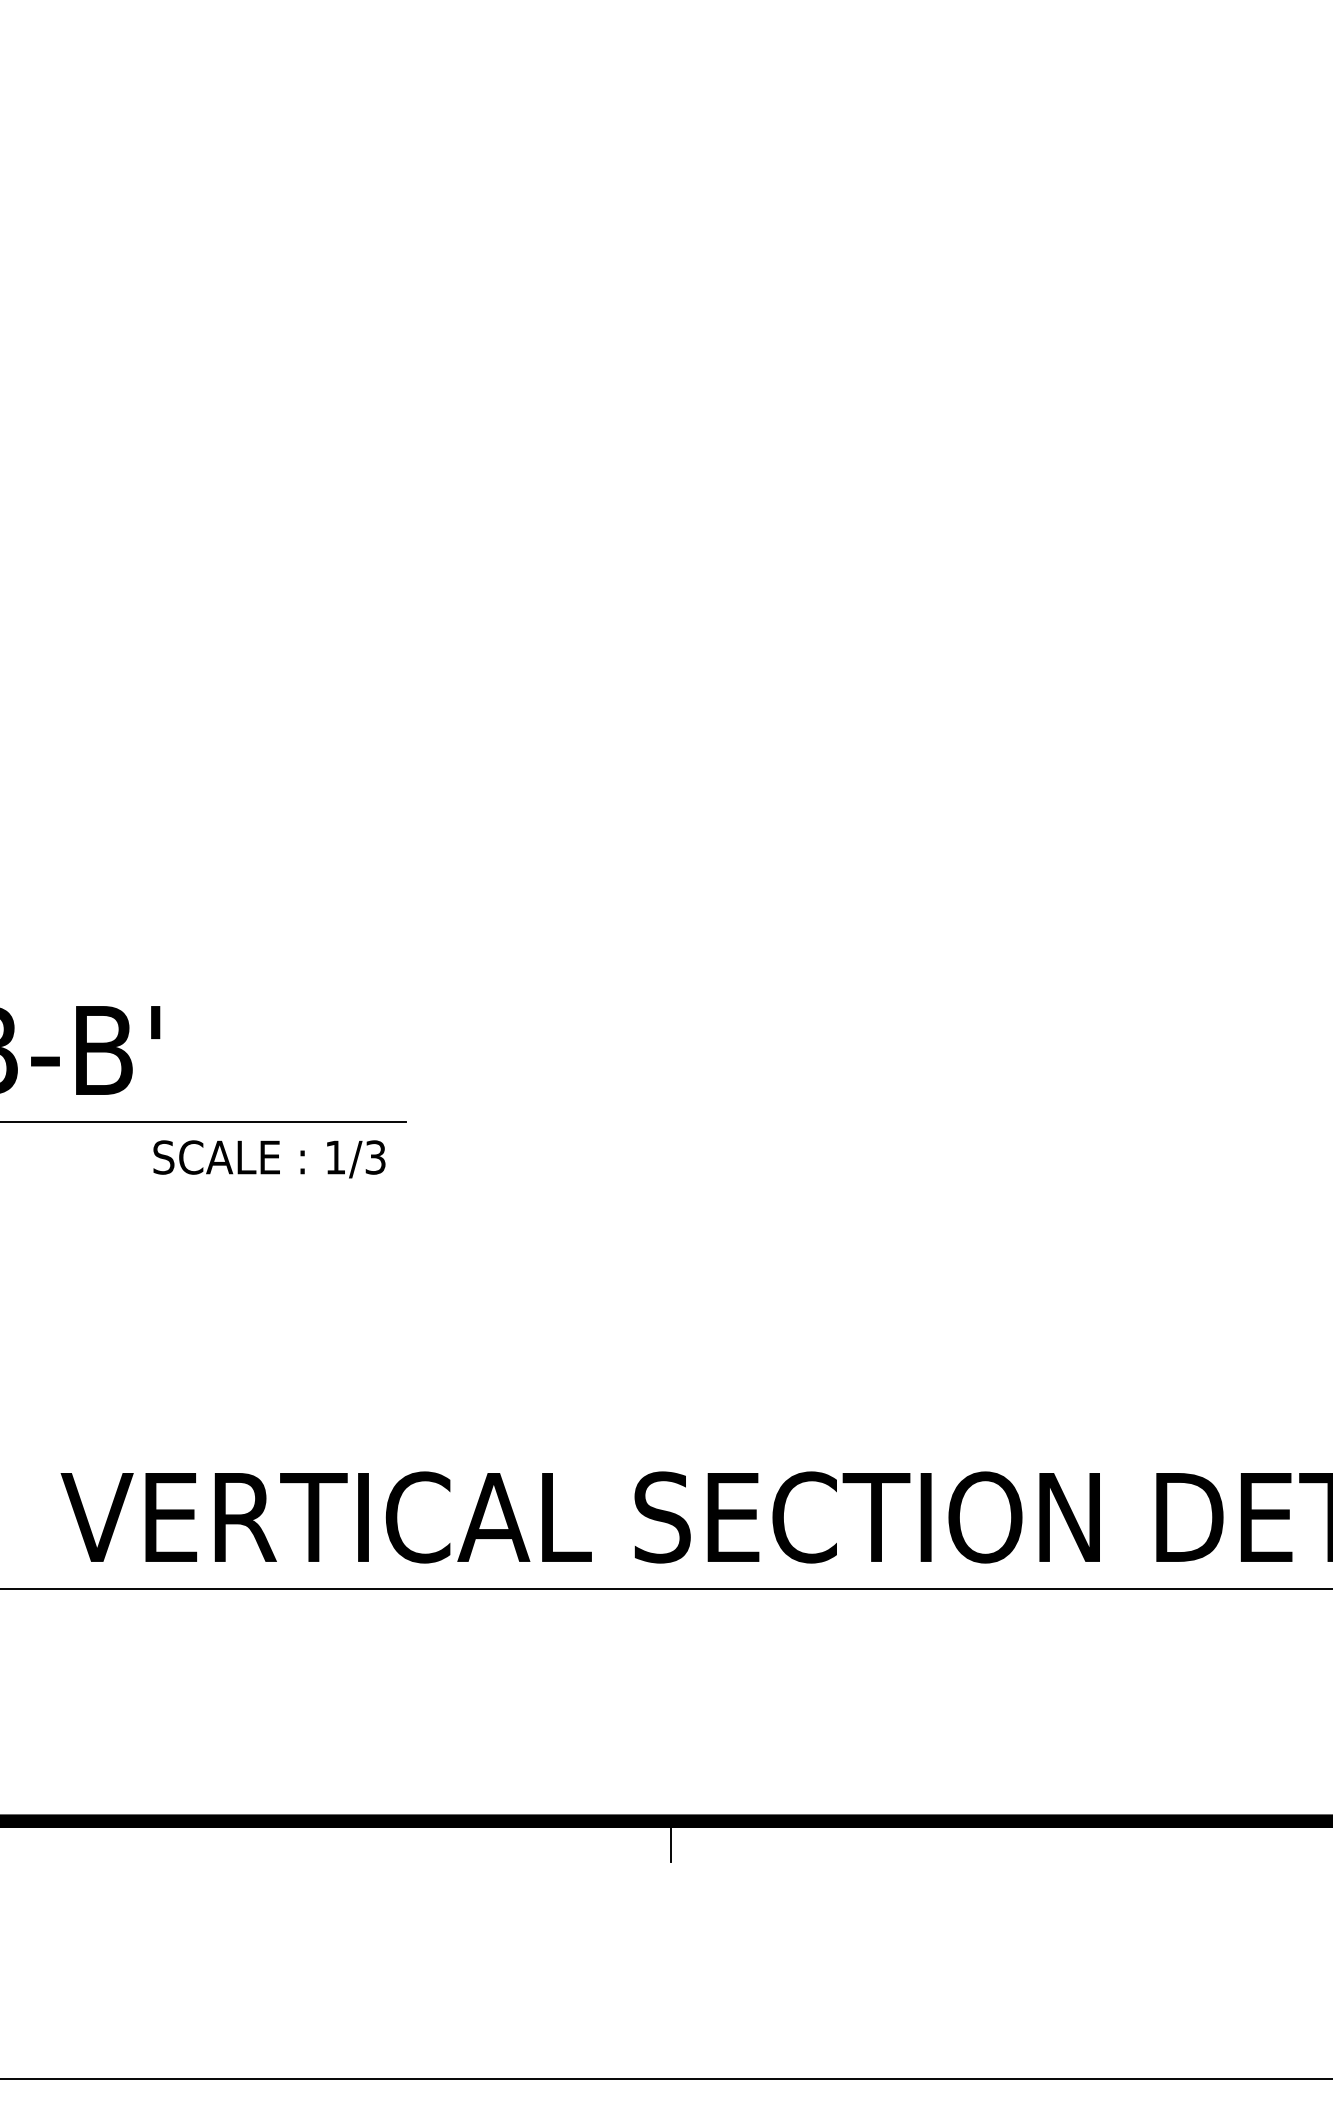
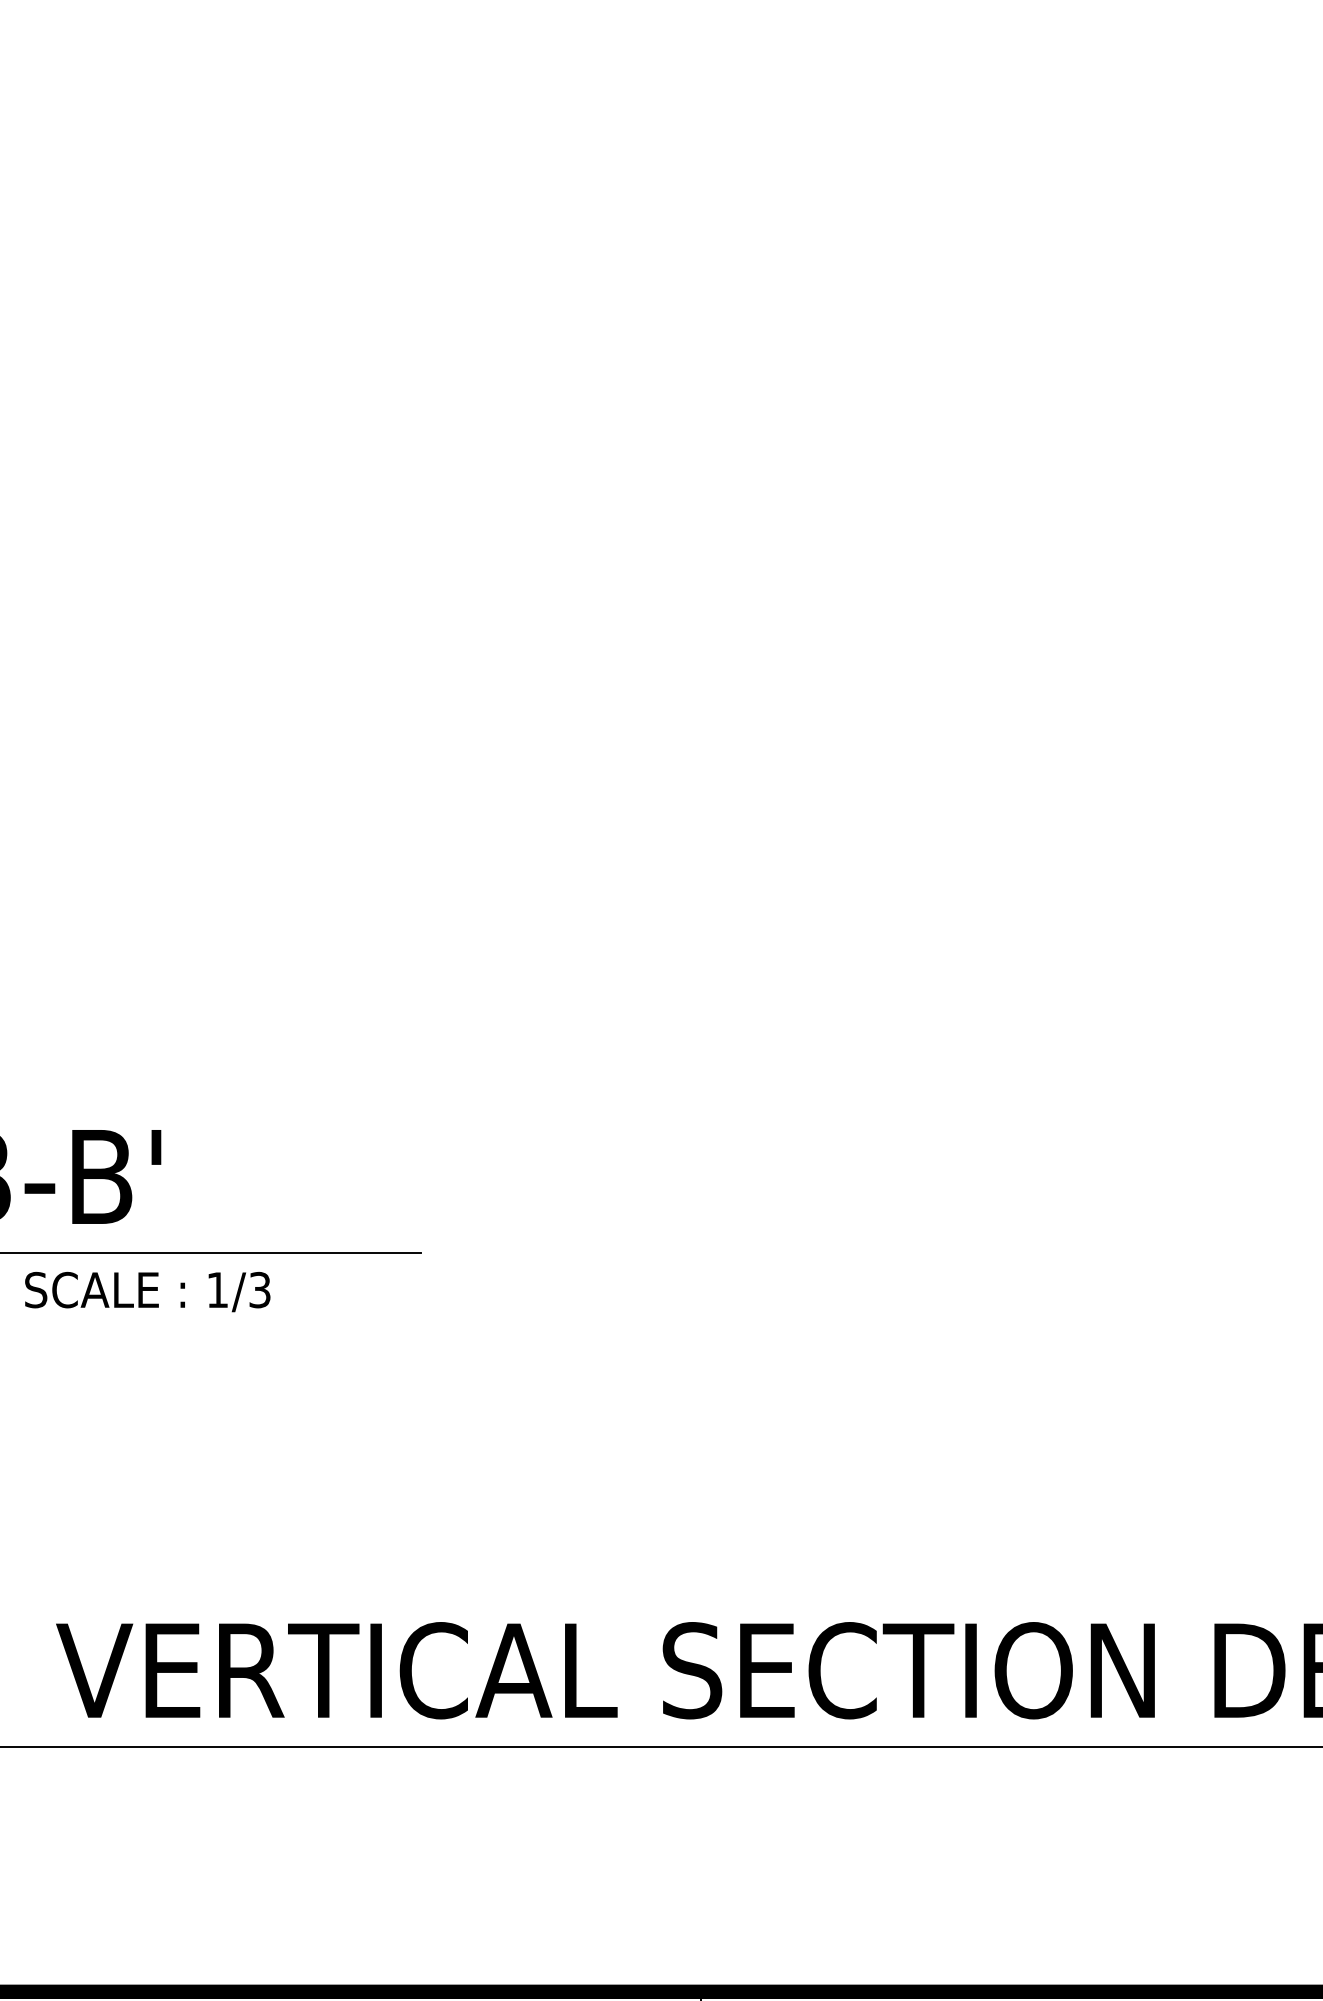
text: (269, 1159) -> (147, 1292), moved

